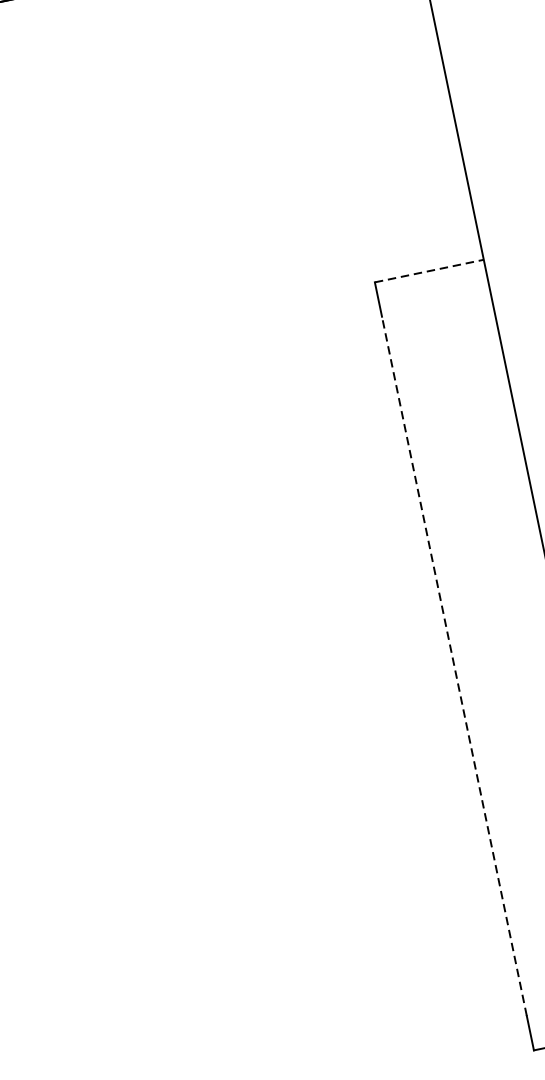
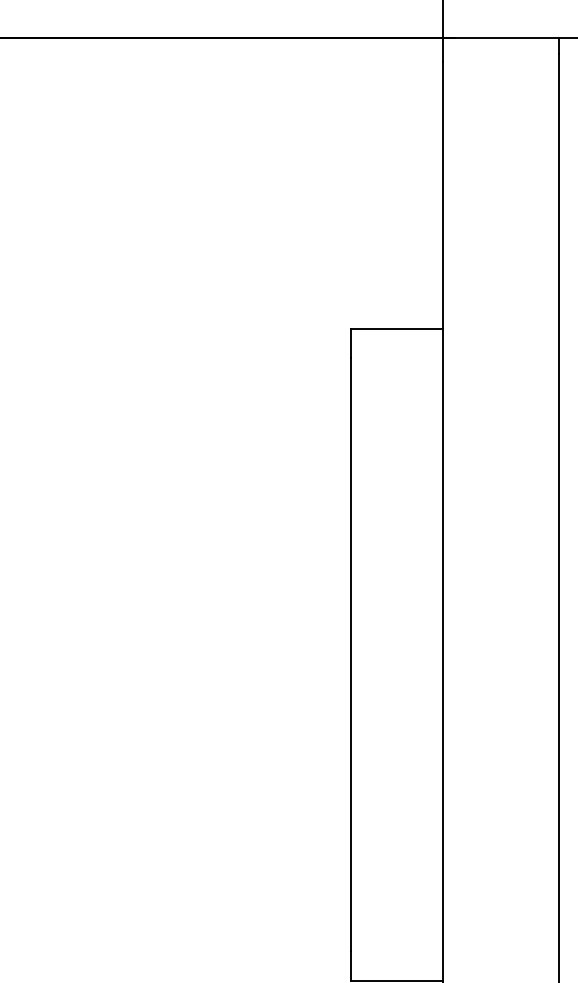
line: (430, 271) -> (397, 329), dashed -> solid
line: (454, 665) -> (350, 654), dashed -> solid

